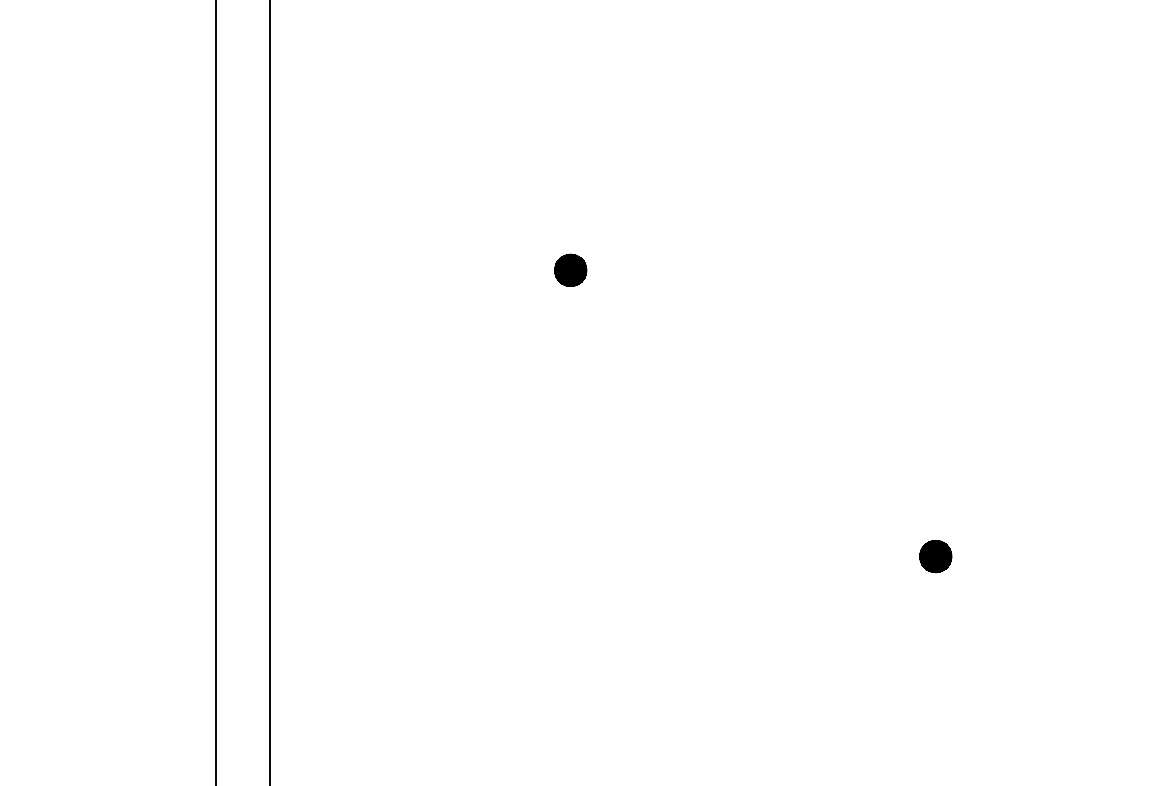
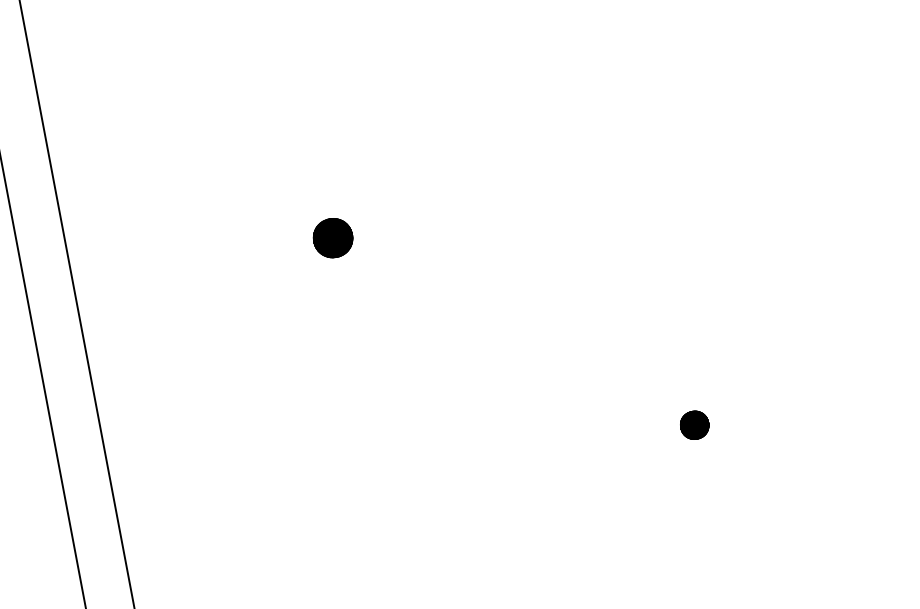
part: (570, 269) -> (332, 237), size x1.4

